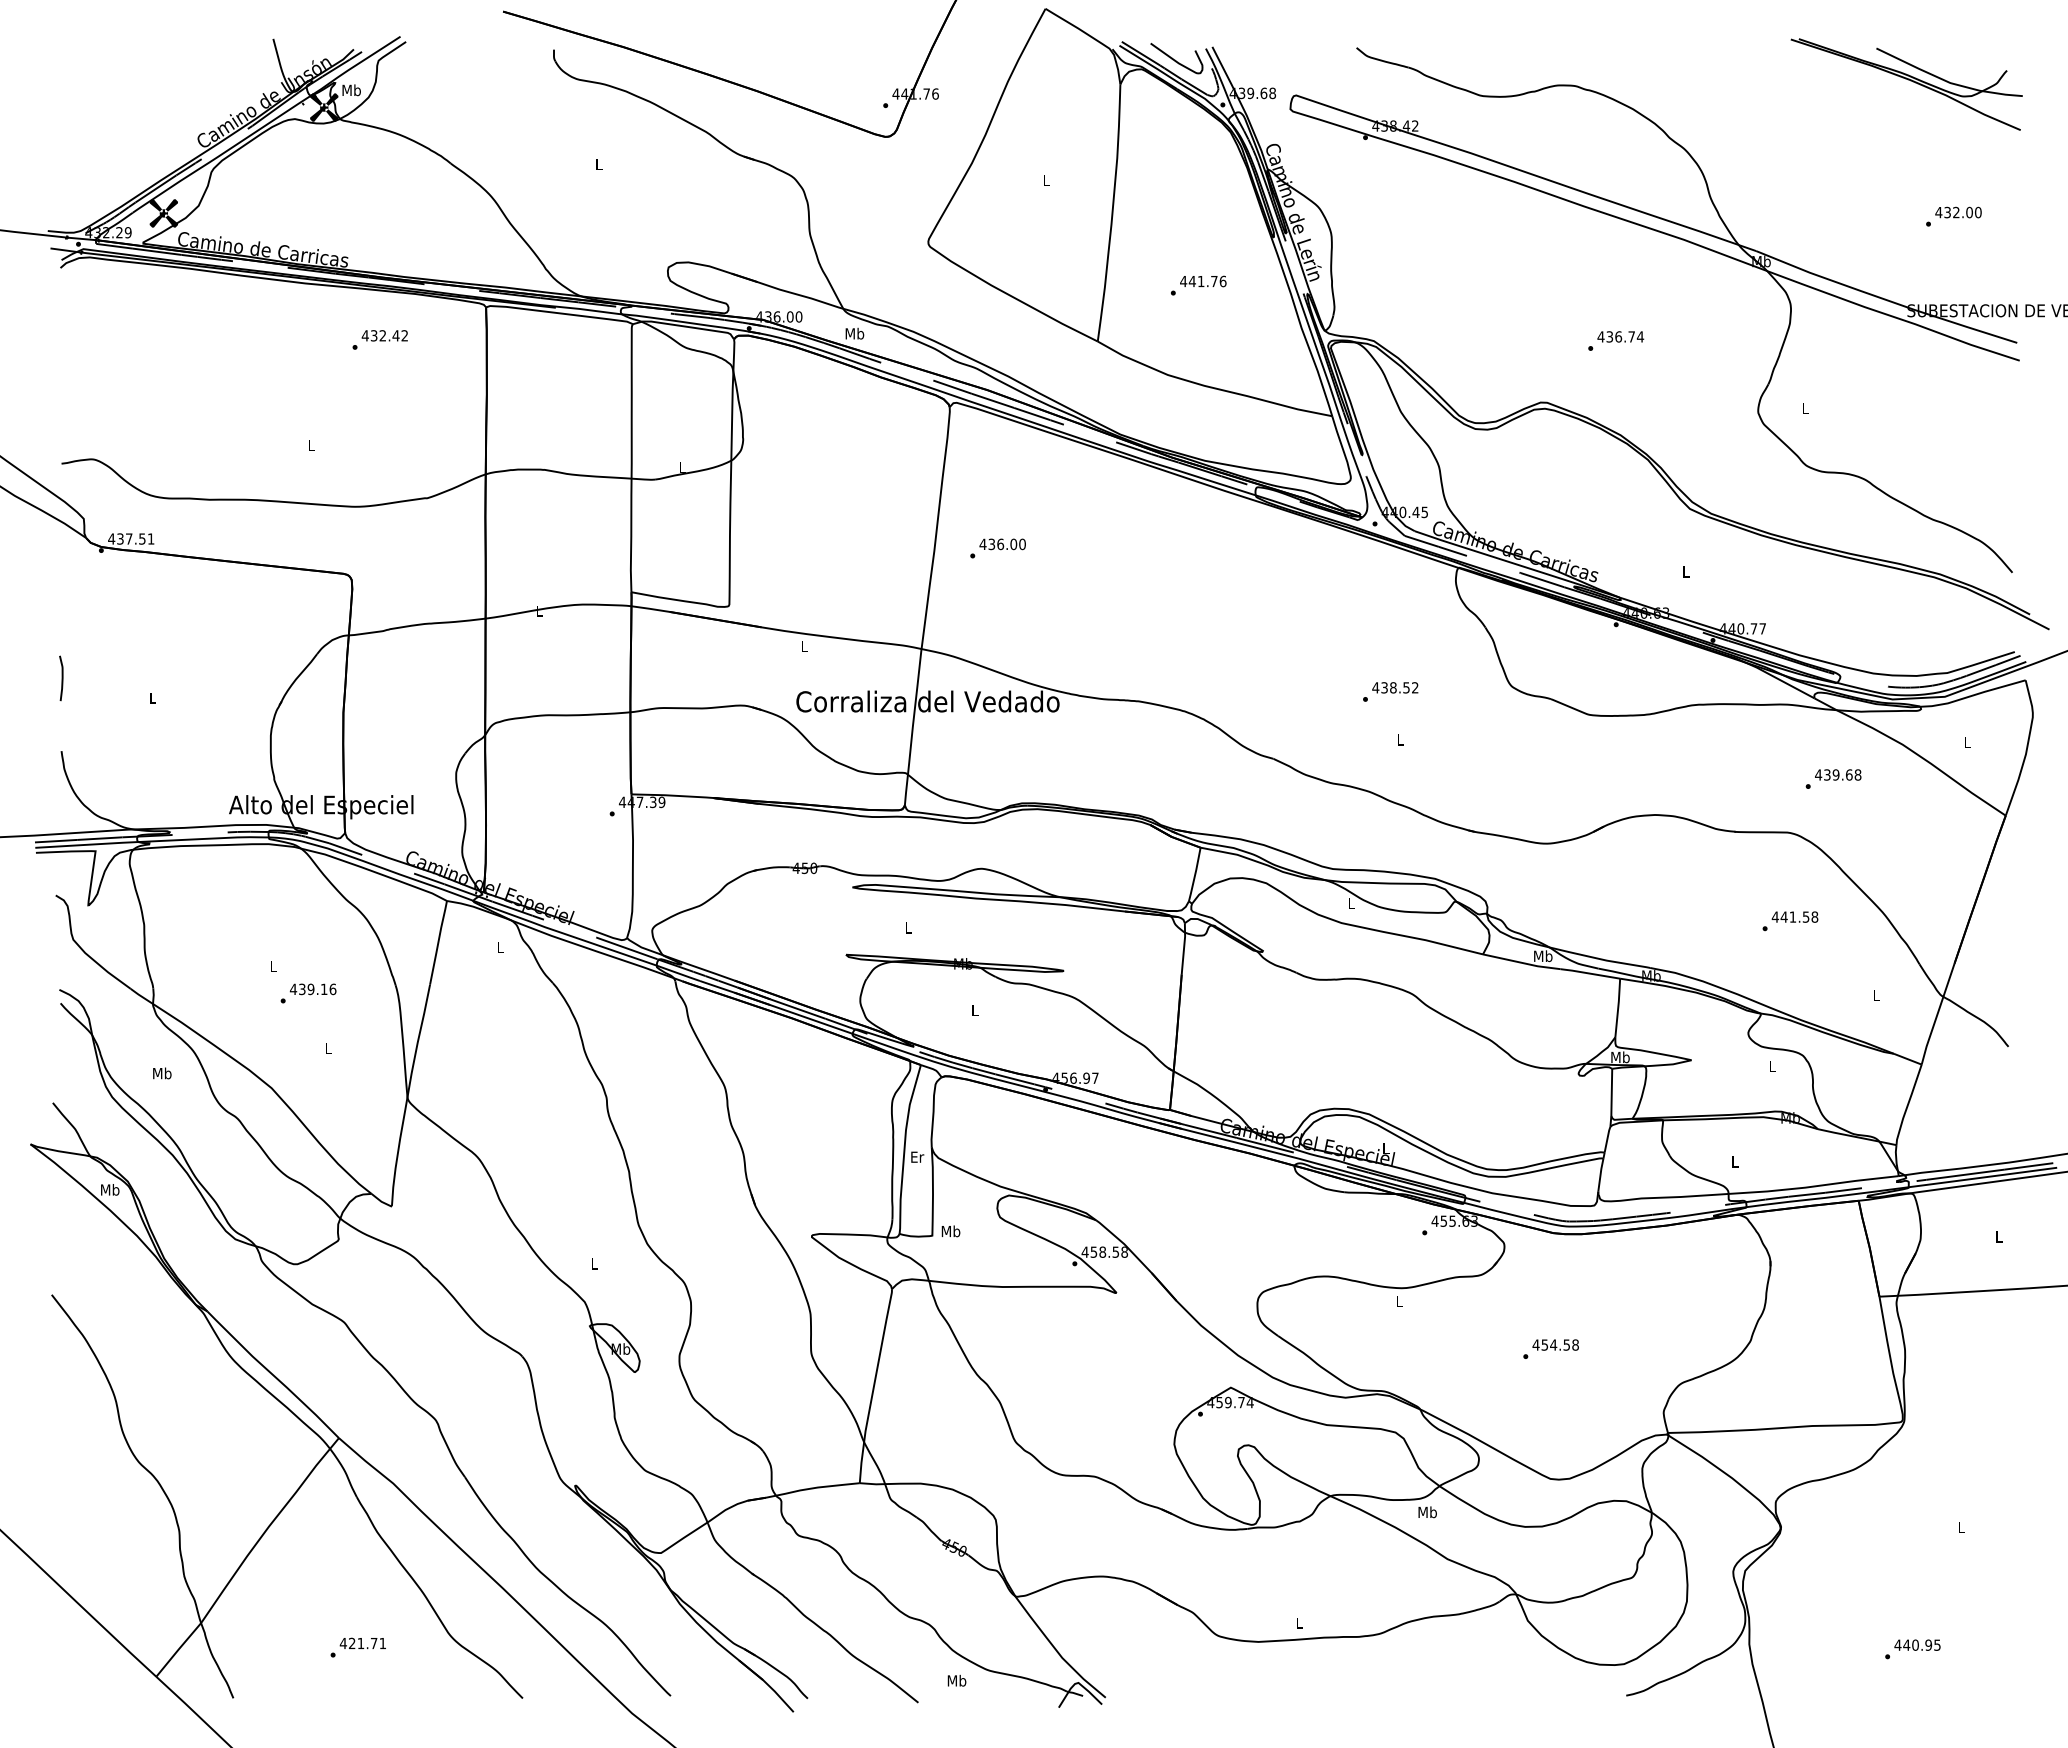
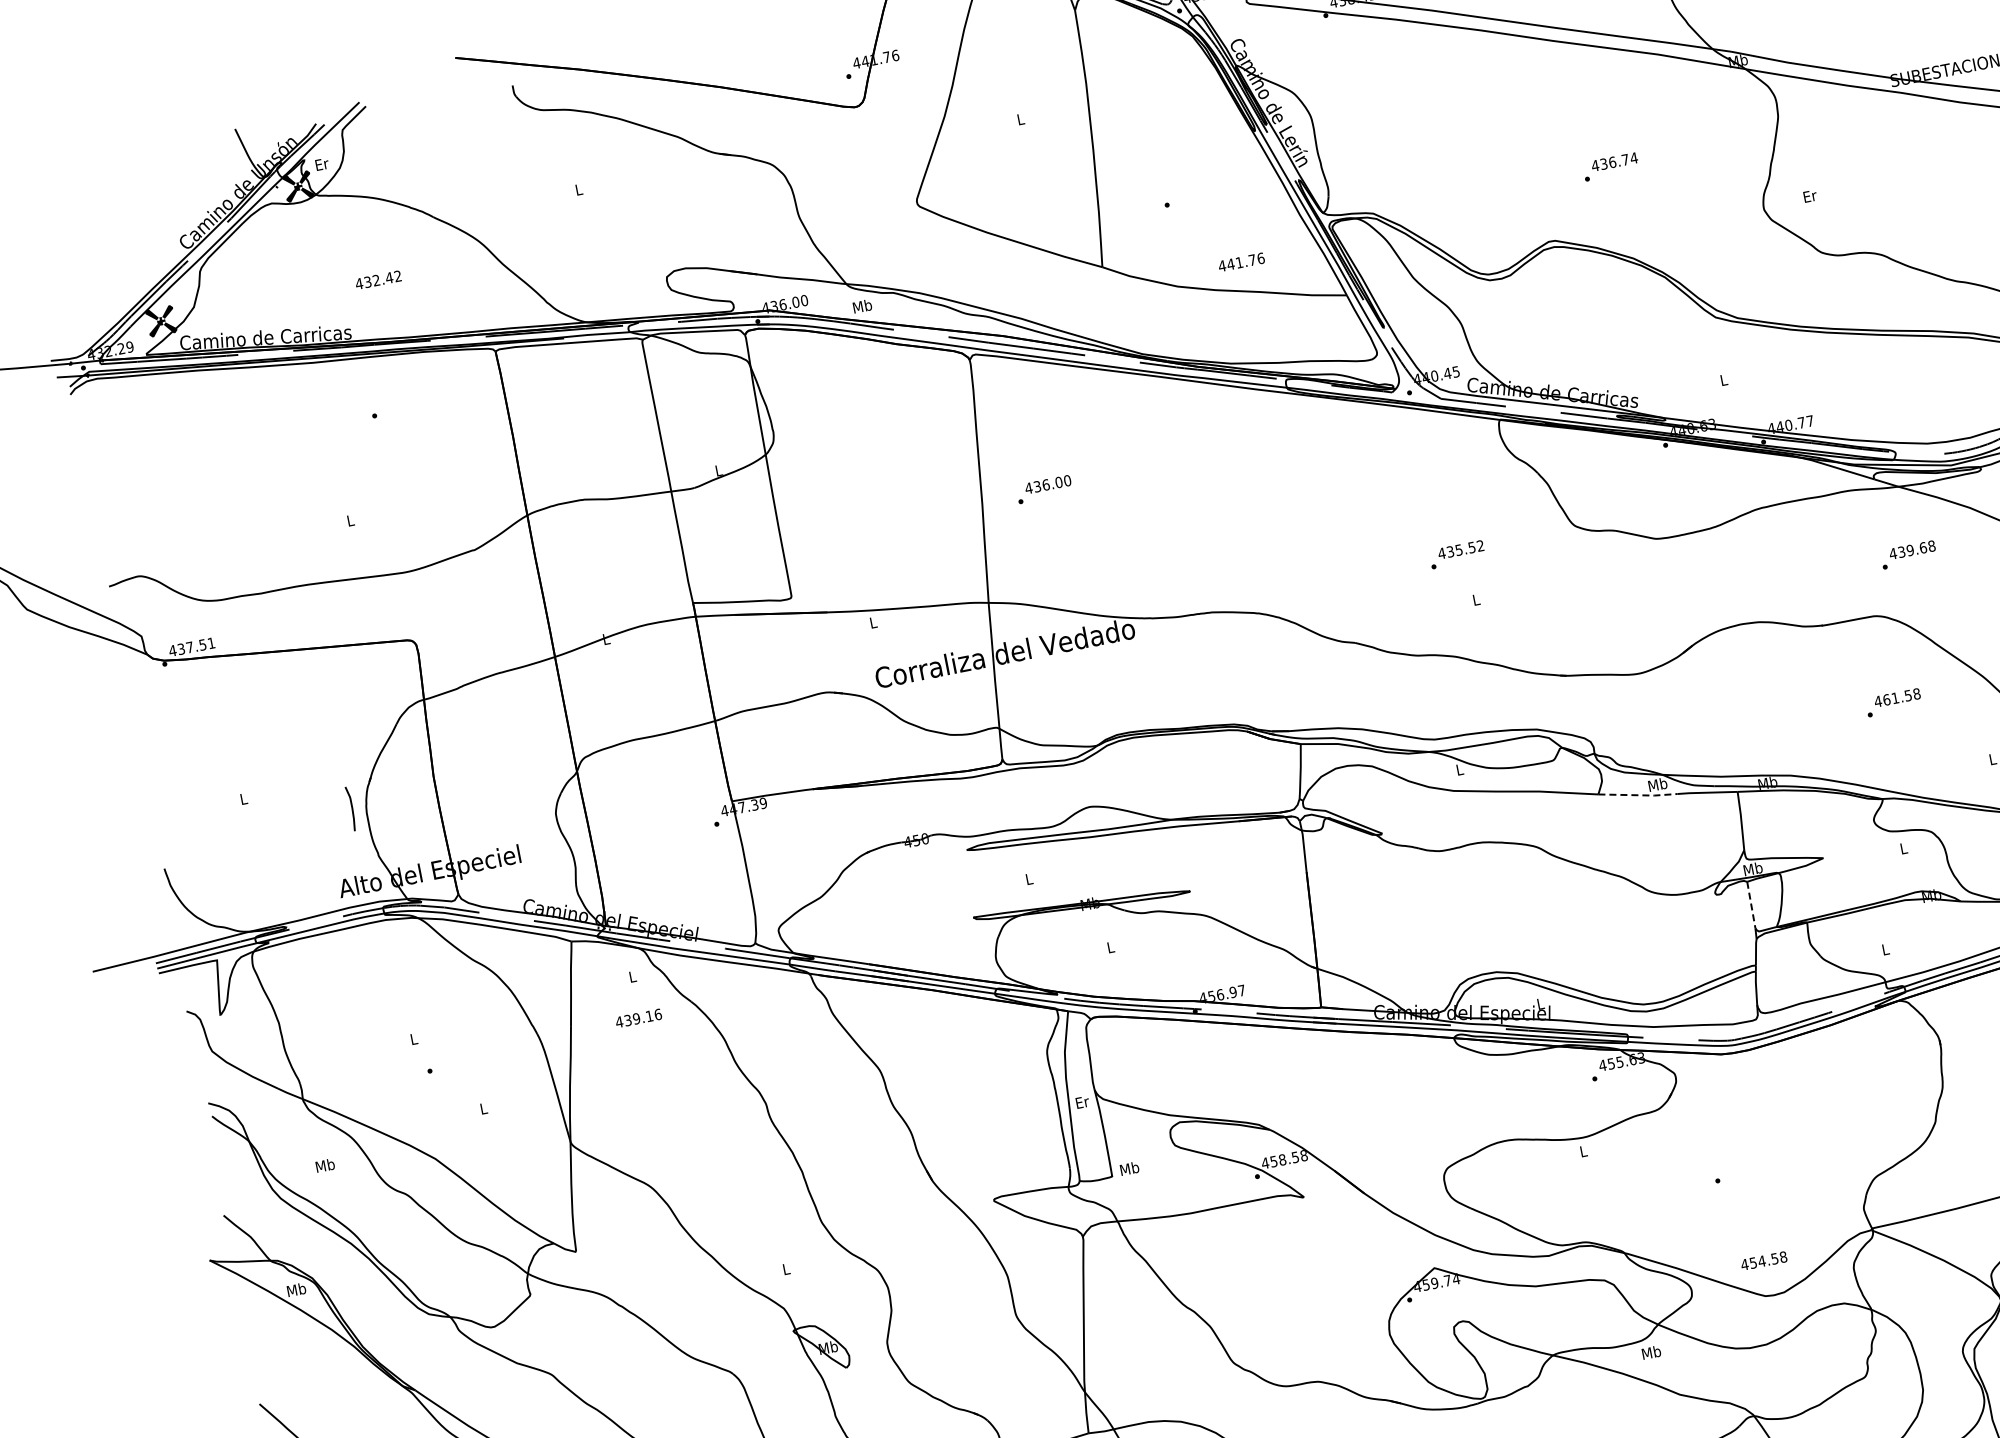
text: (351, 90) -> (321, 164), Mb -> Er
text: (1203, 281) -> (1241, 262), moved
text: (384, 335) -> (377, 279), moved
text: (1805, 407) -> (1809, 195), L -> Er
curve: (61, 678) -> (351, 808), moved
text: (1393, 687) -> (1459, 549), 438.52 -> 435.52
text: (1783, 916) -> (1885, 699), 441.58 -> 461.58
line: (1522, 963) -> (1638, 795), solid -> dashed
text: (312, 989) -> (638, 1018), moved
line: (1611, 1092) -> (1751, 905), solid -> dashed
text: (1555, 1344) -> (1763, 1260), moved

